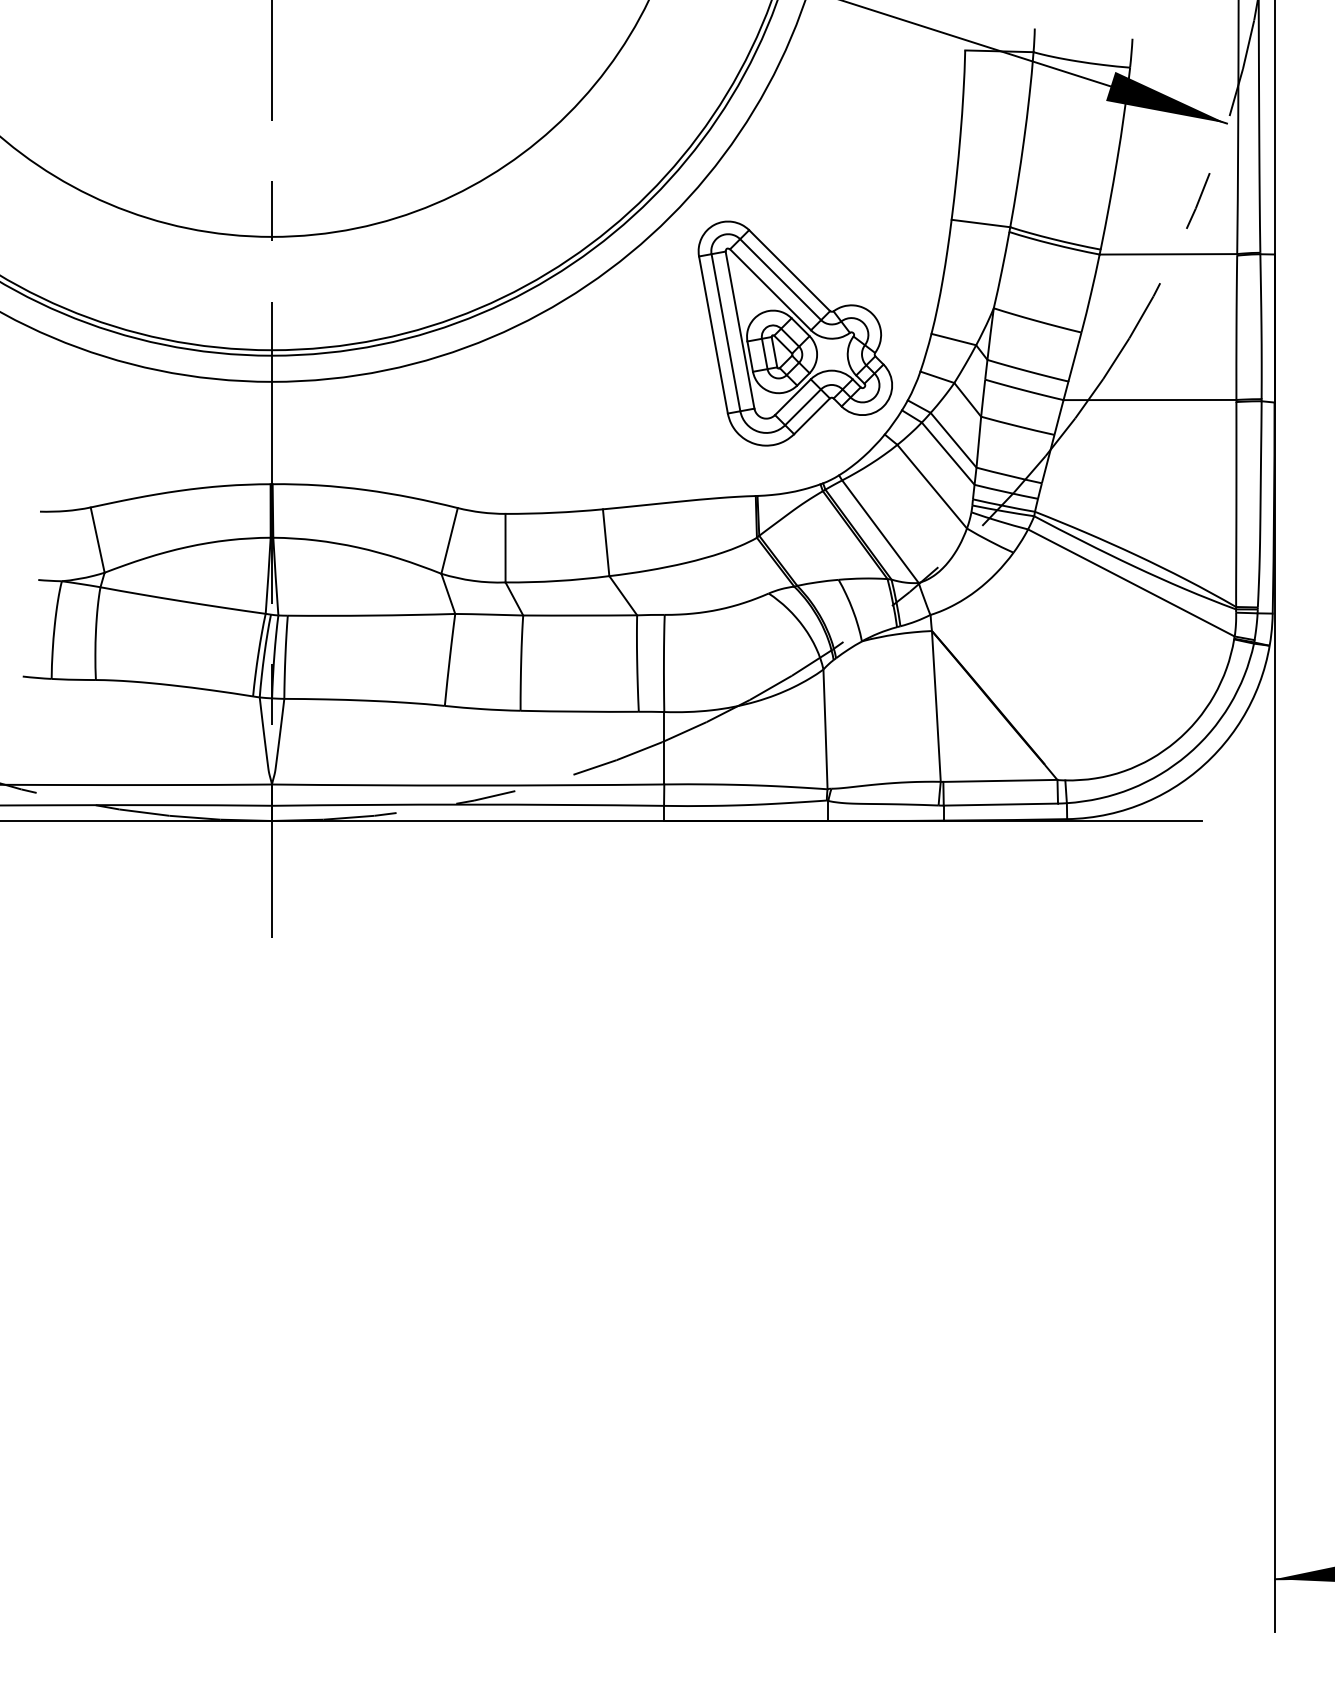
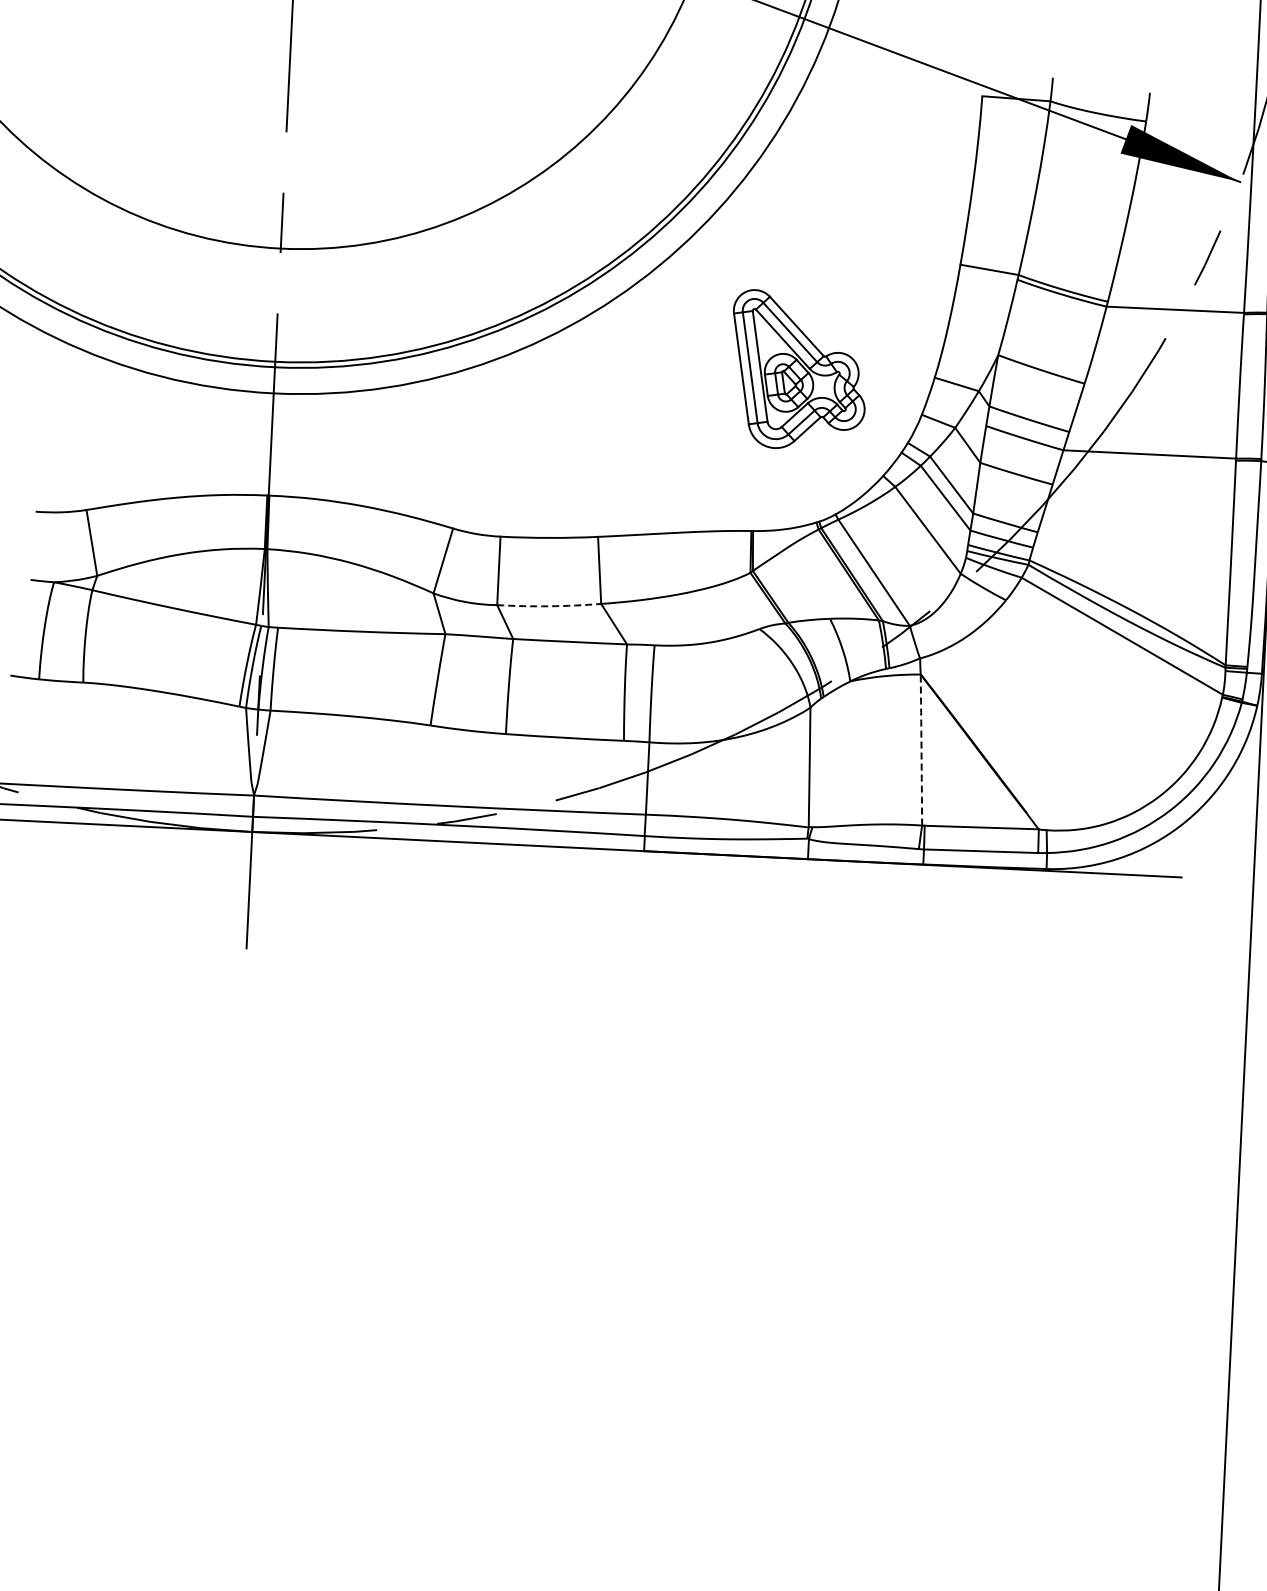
part: (794, 333) -> (797, 370), size x0.7
arc: (557, 581) -> (549, 606), solid -> dashed
arc: (936, 706) -> (921, 750), solid -> dashed

